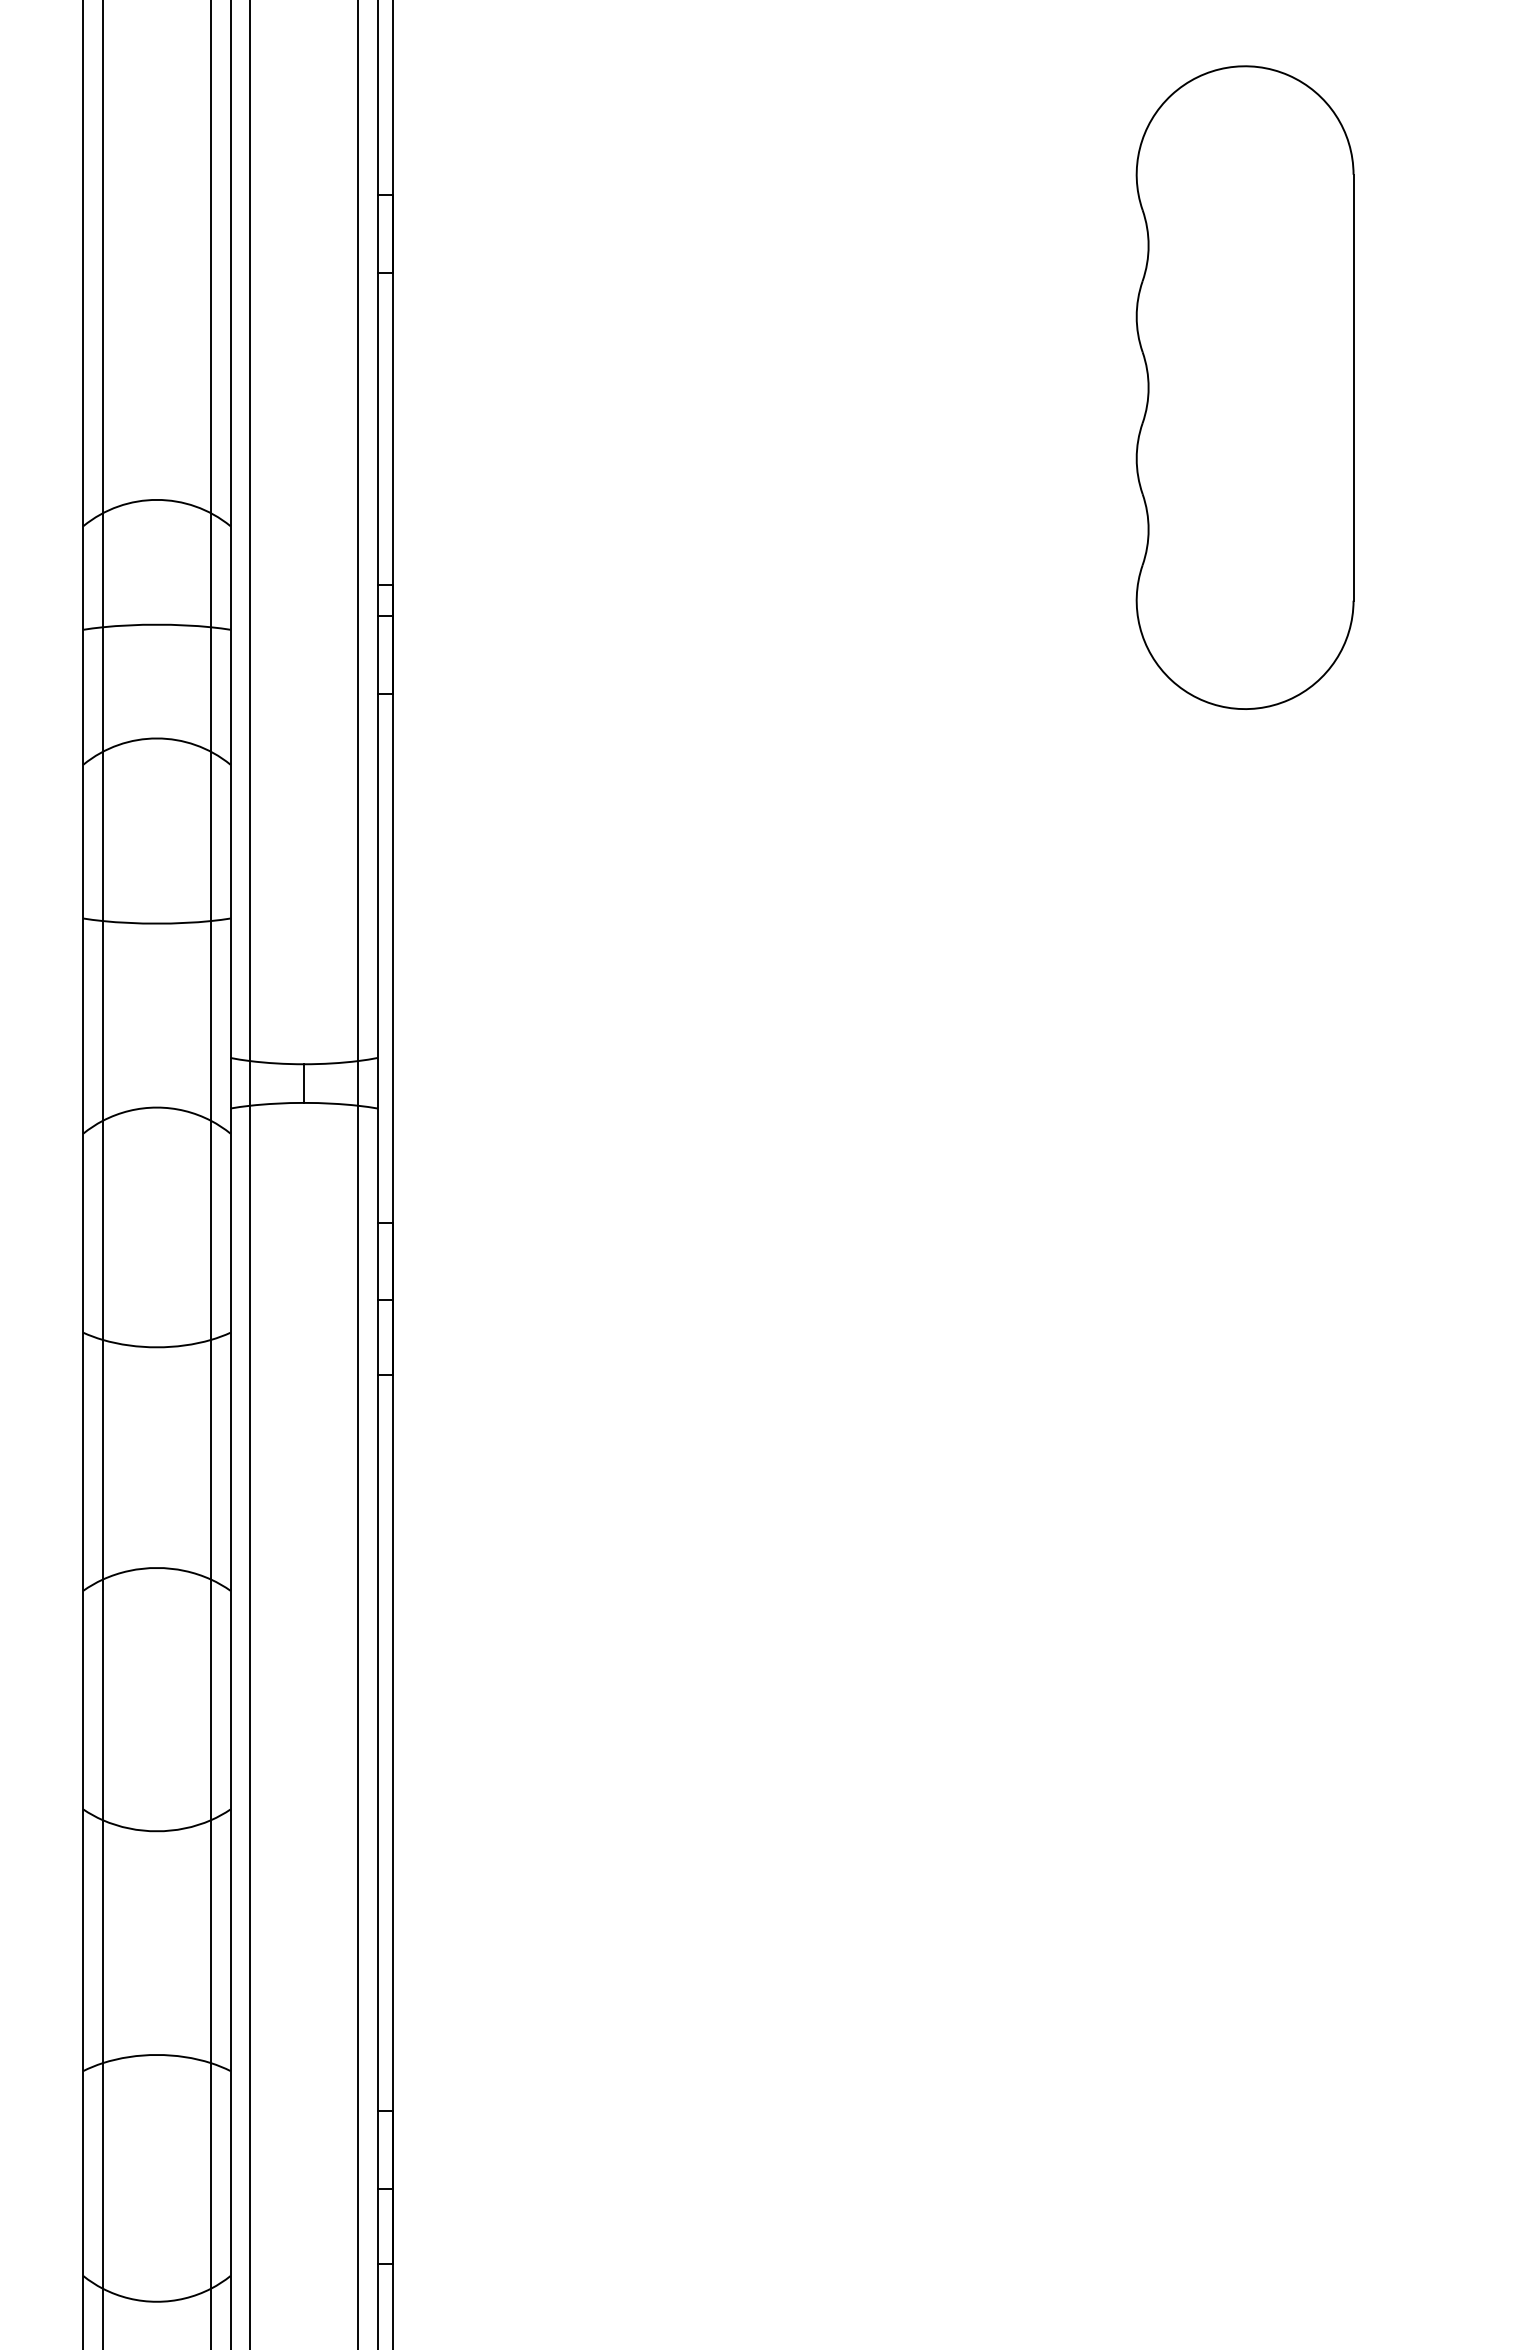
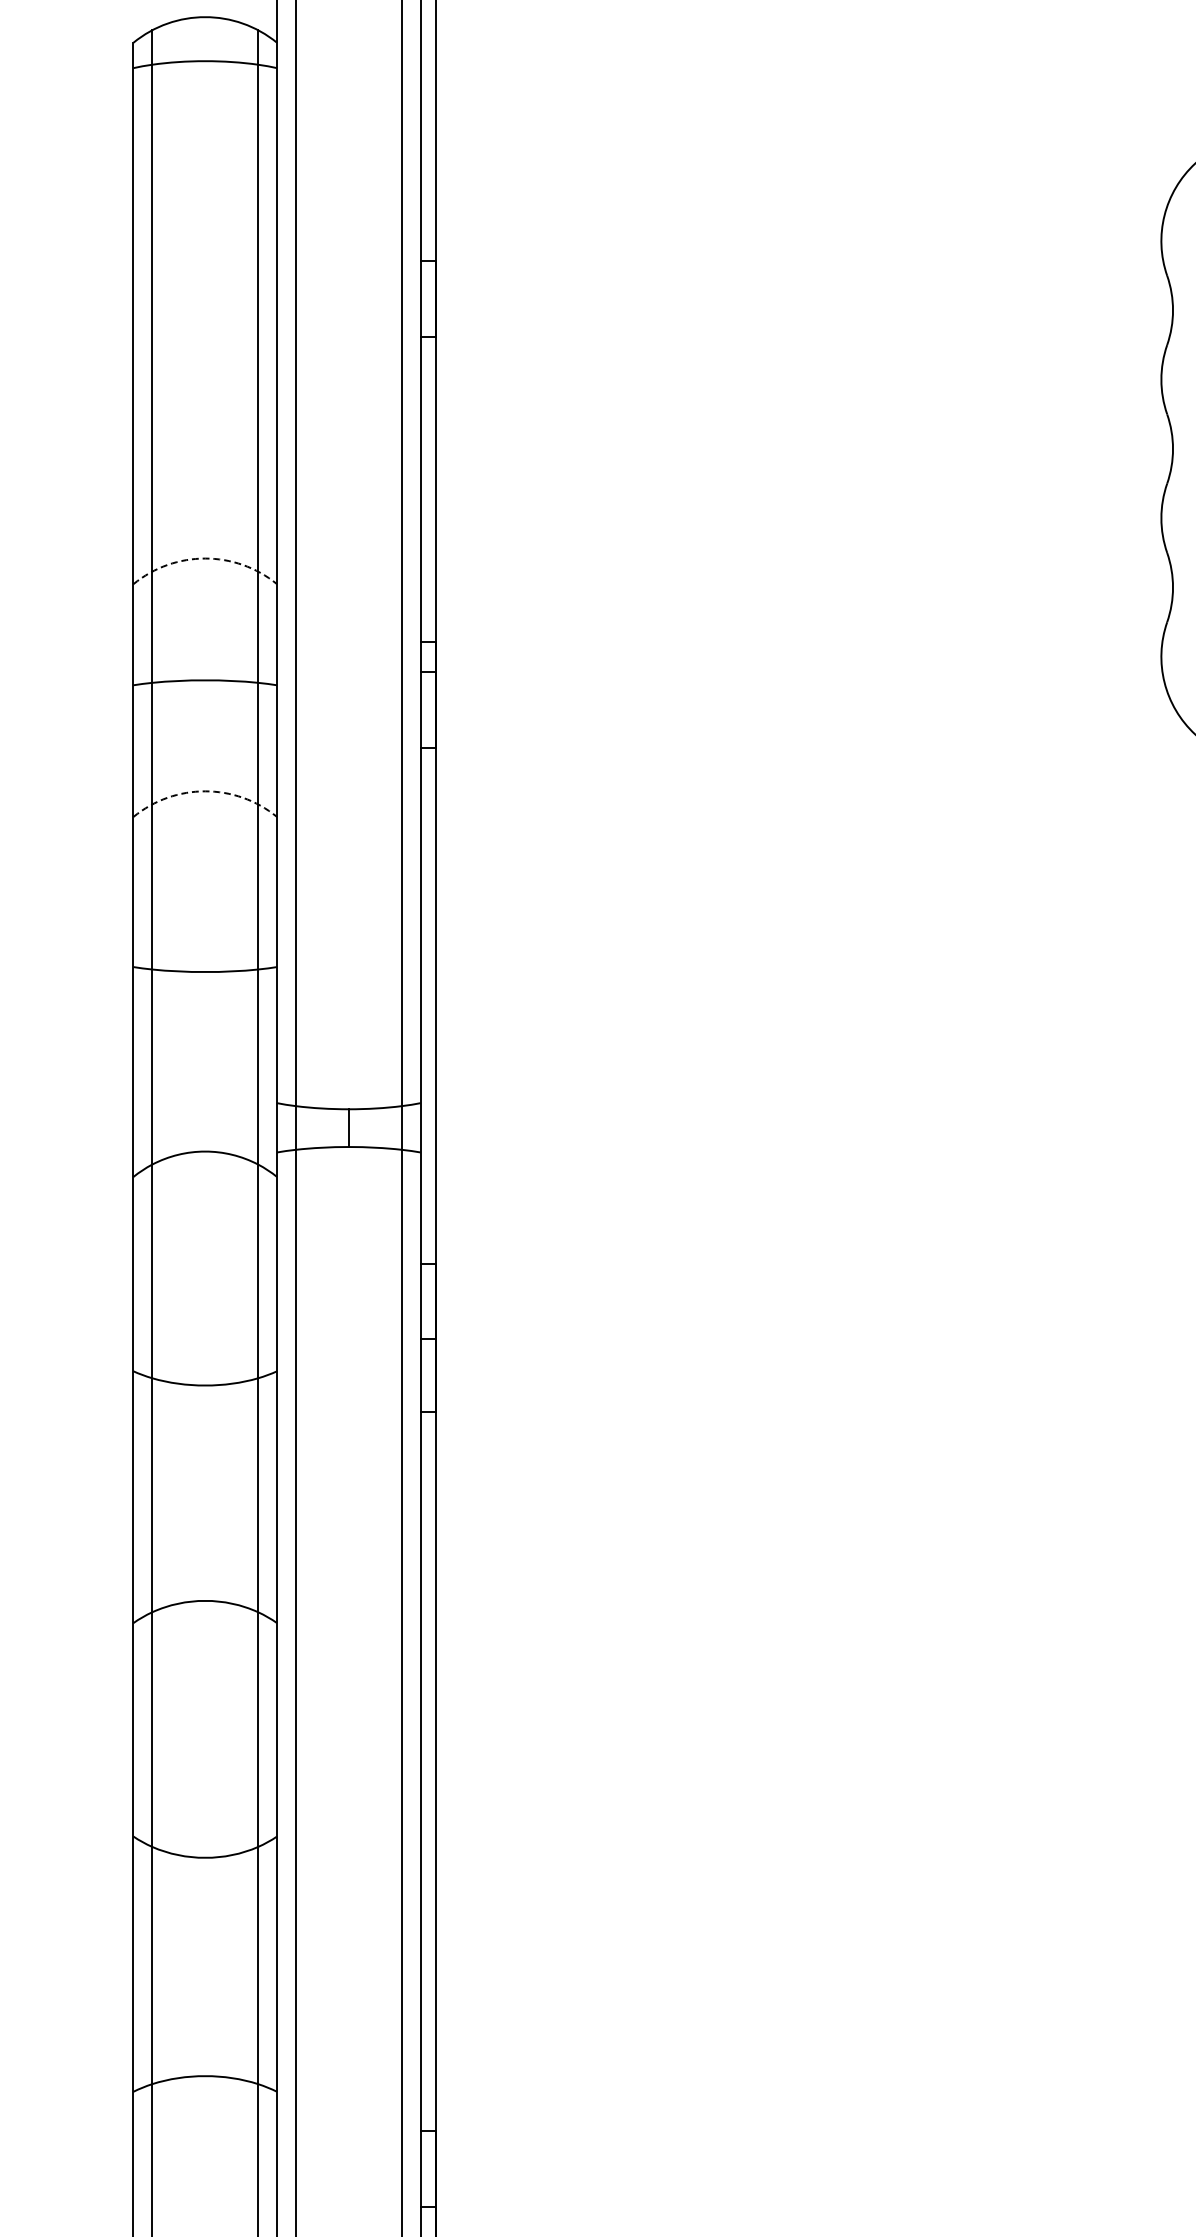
arc: (156, 499) -> (204, 558), solid -> dashed
arc: (156, 738) -> (204, 791), solid -> dashed

